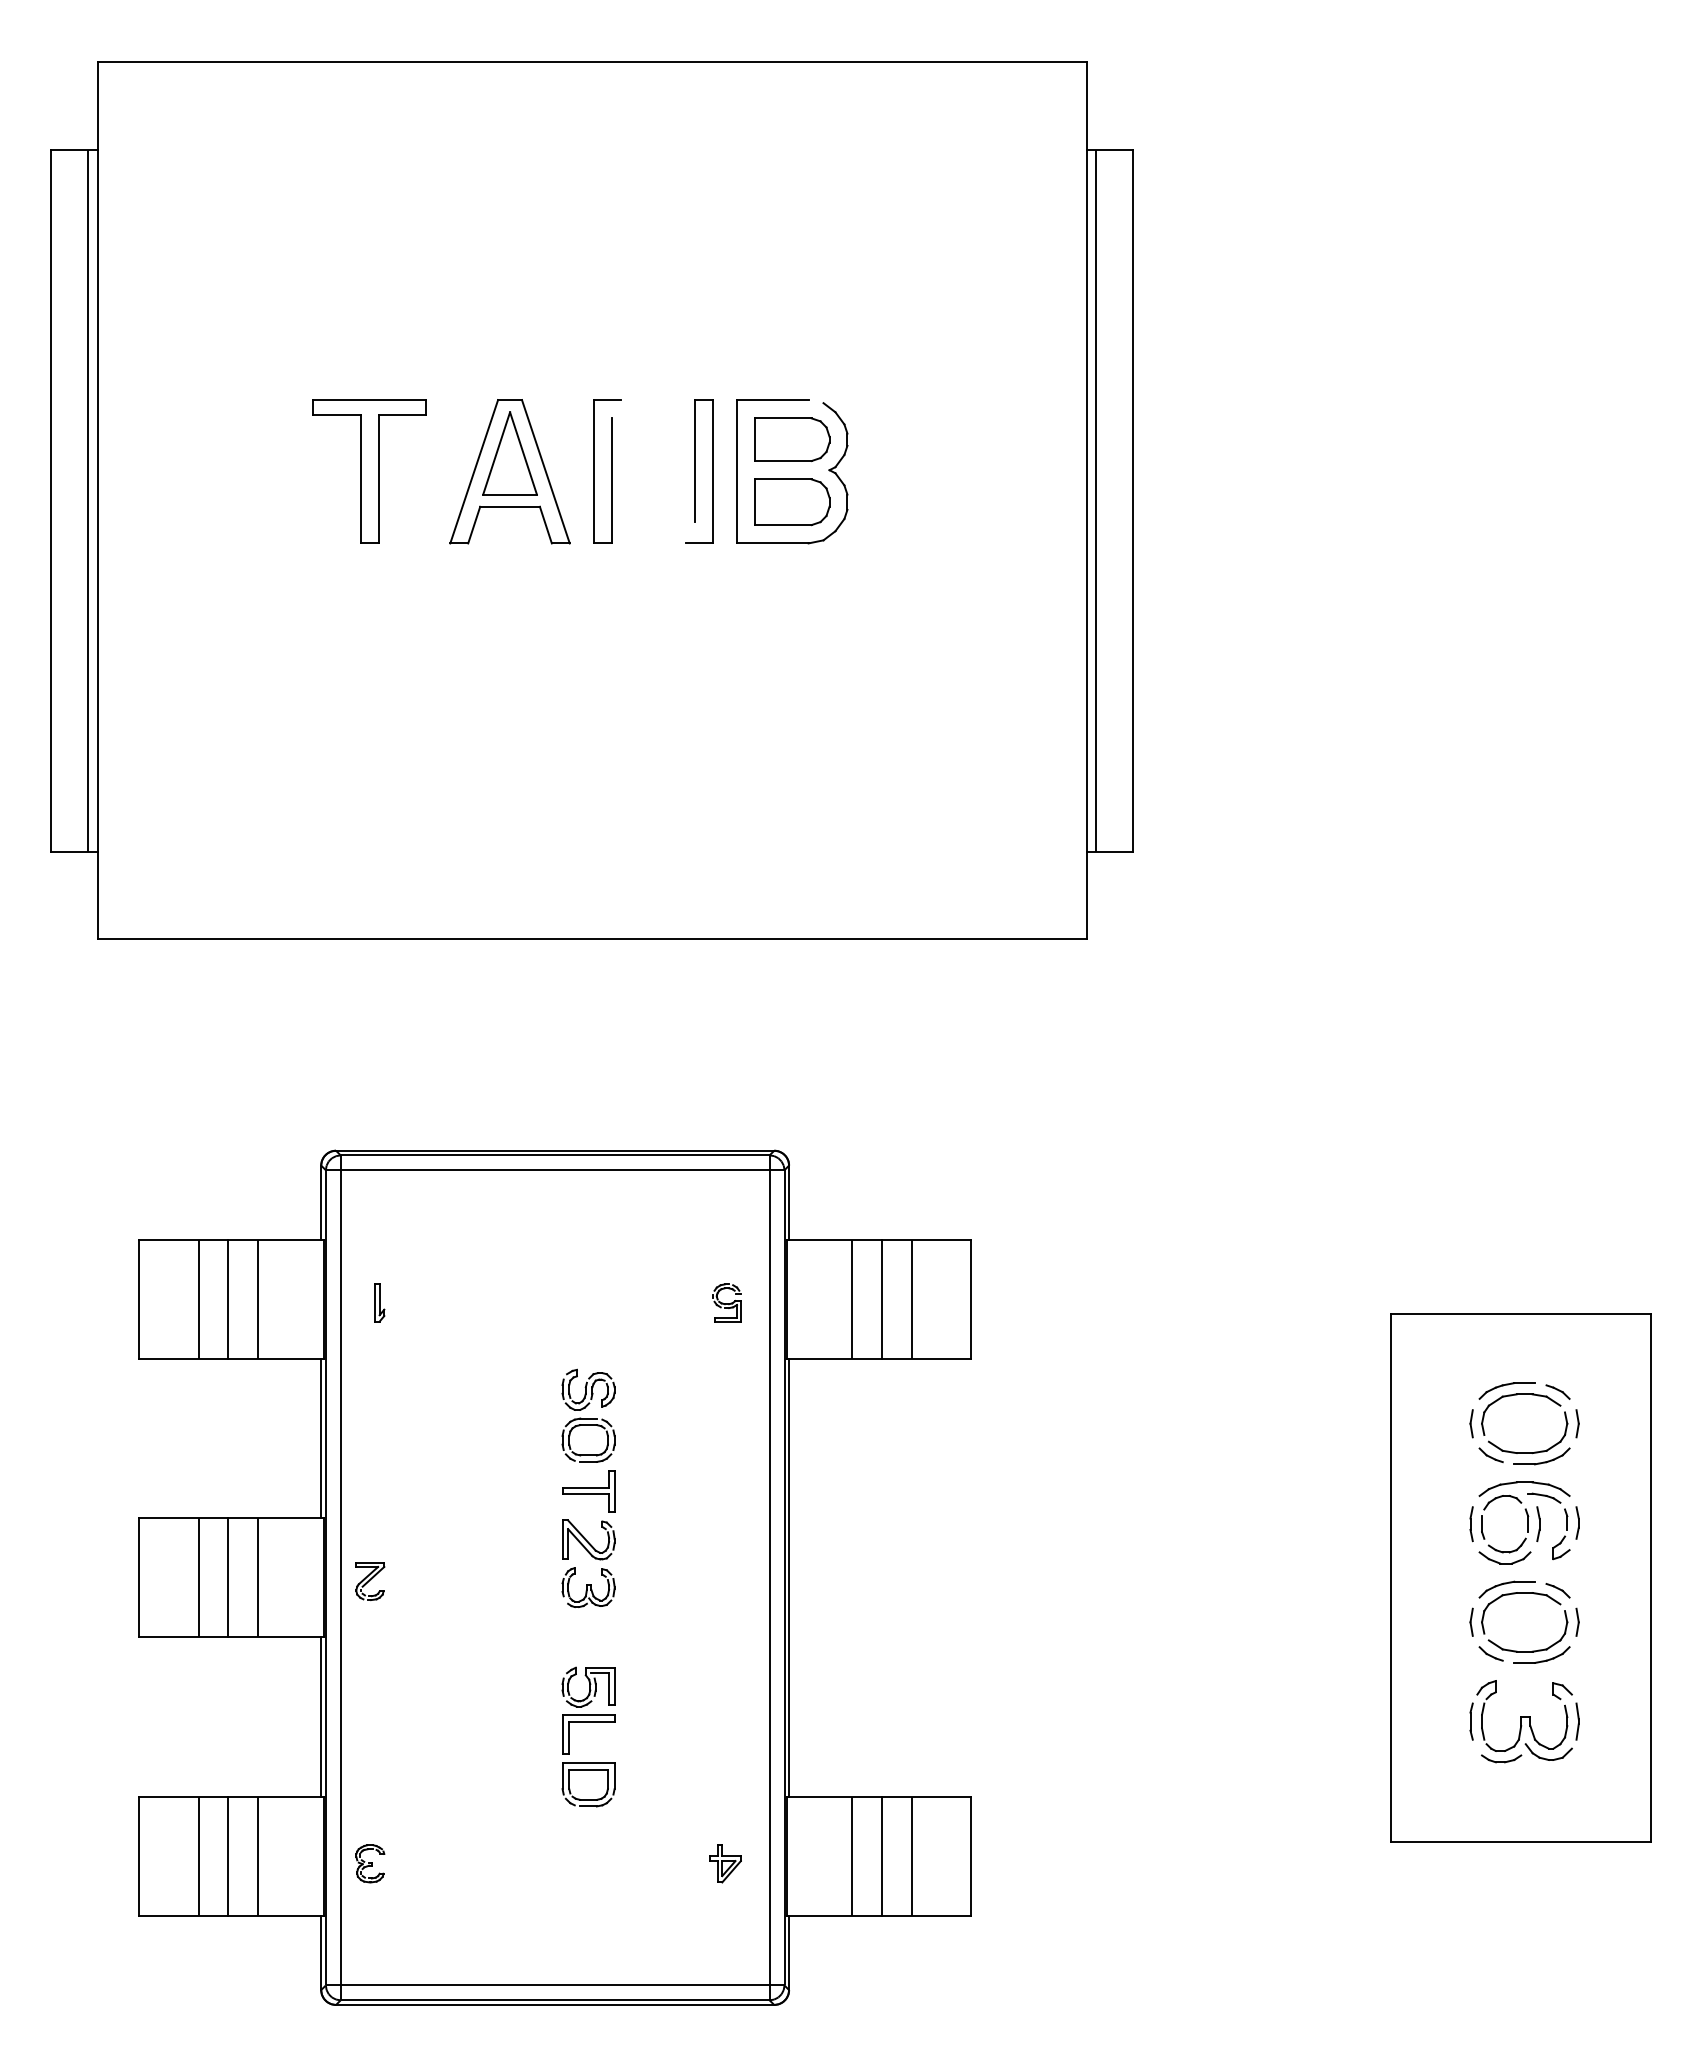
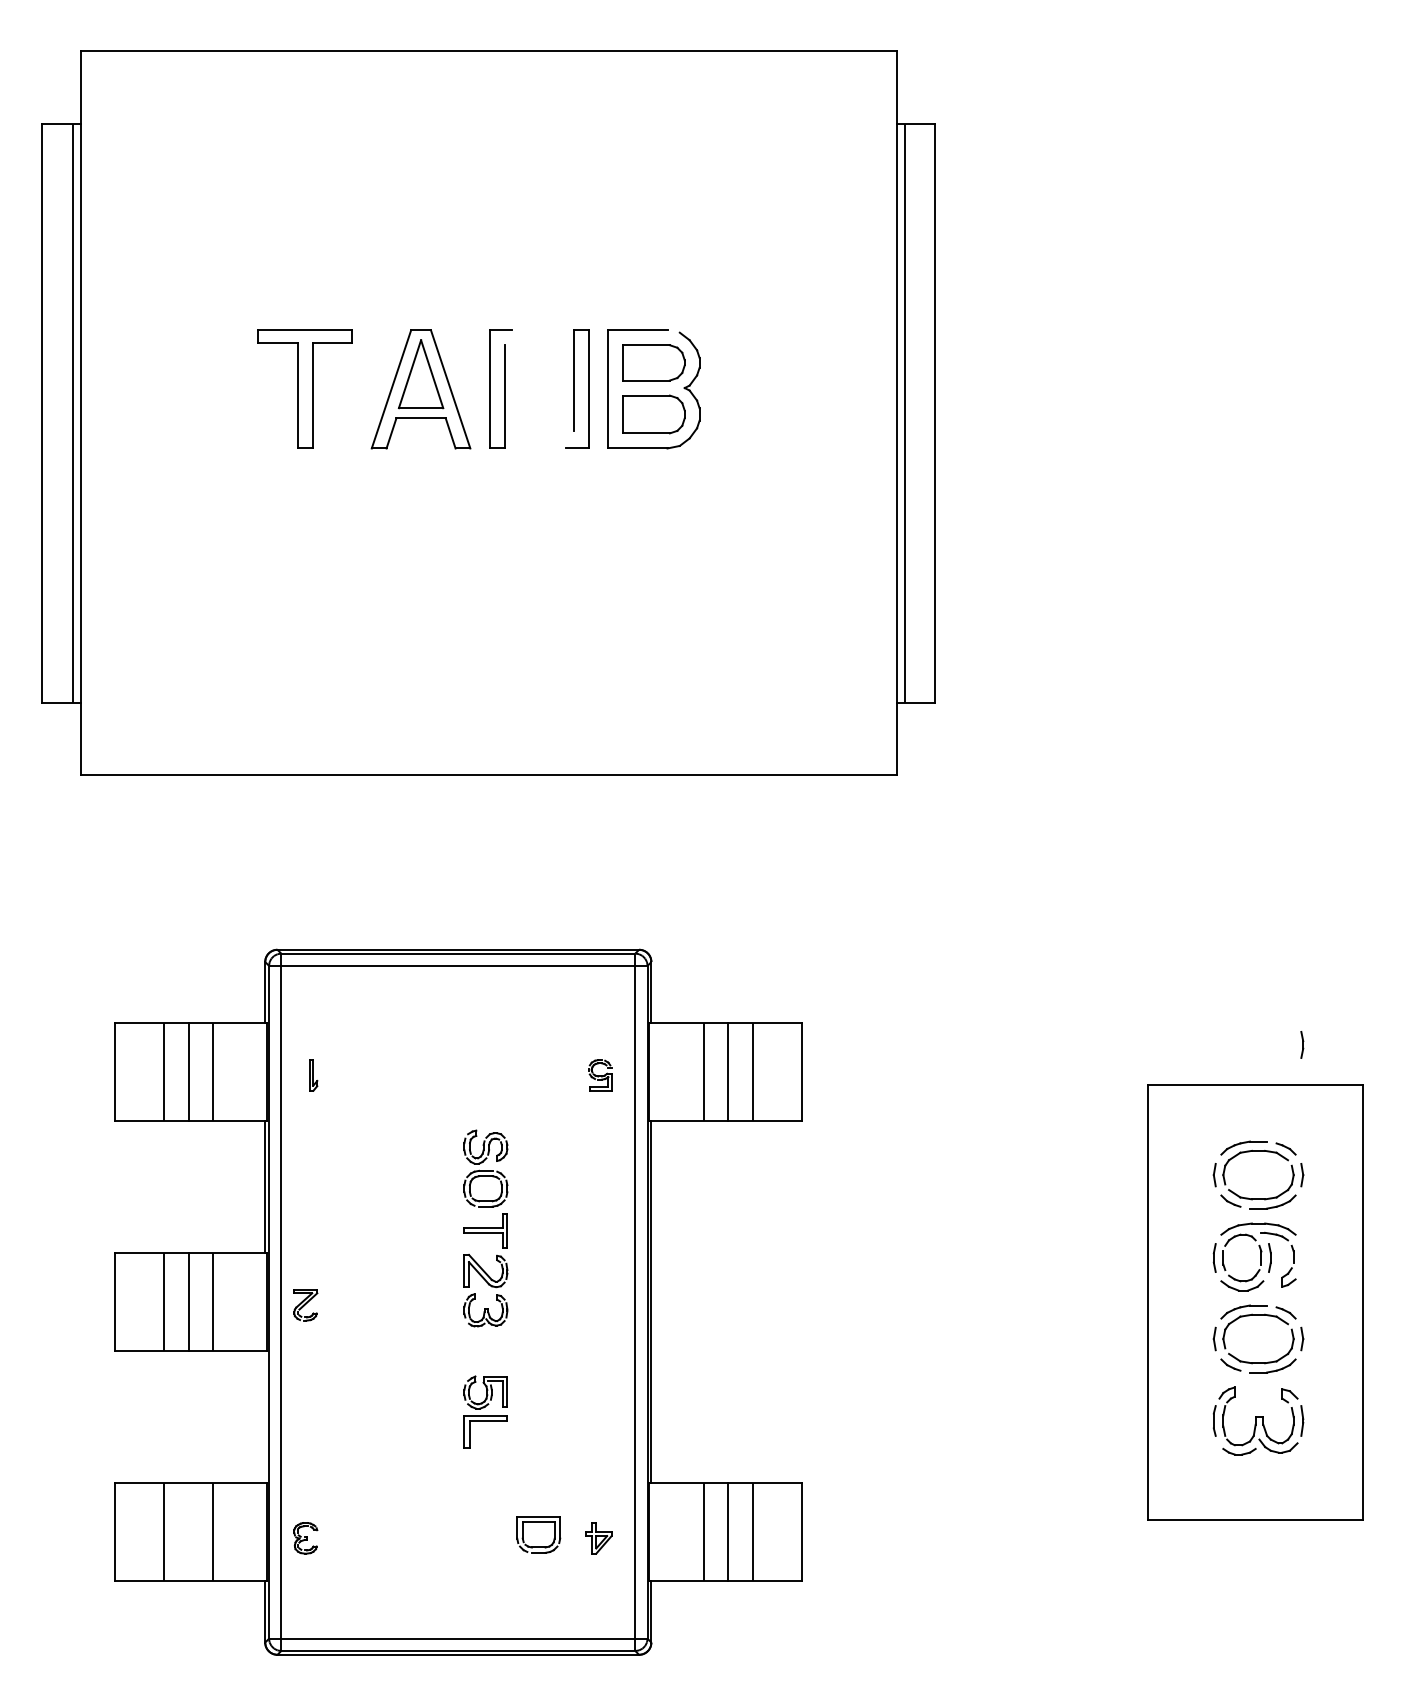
part: (1577, 1522) -> (1302, 1044), moved
line: (321, 1717) -> (265, 1417), removed
part: (588, 1770) -> (538, 1523), moved
line: (228, 1856) -> (188, 1532), removed

